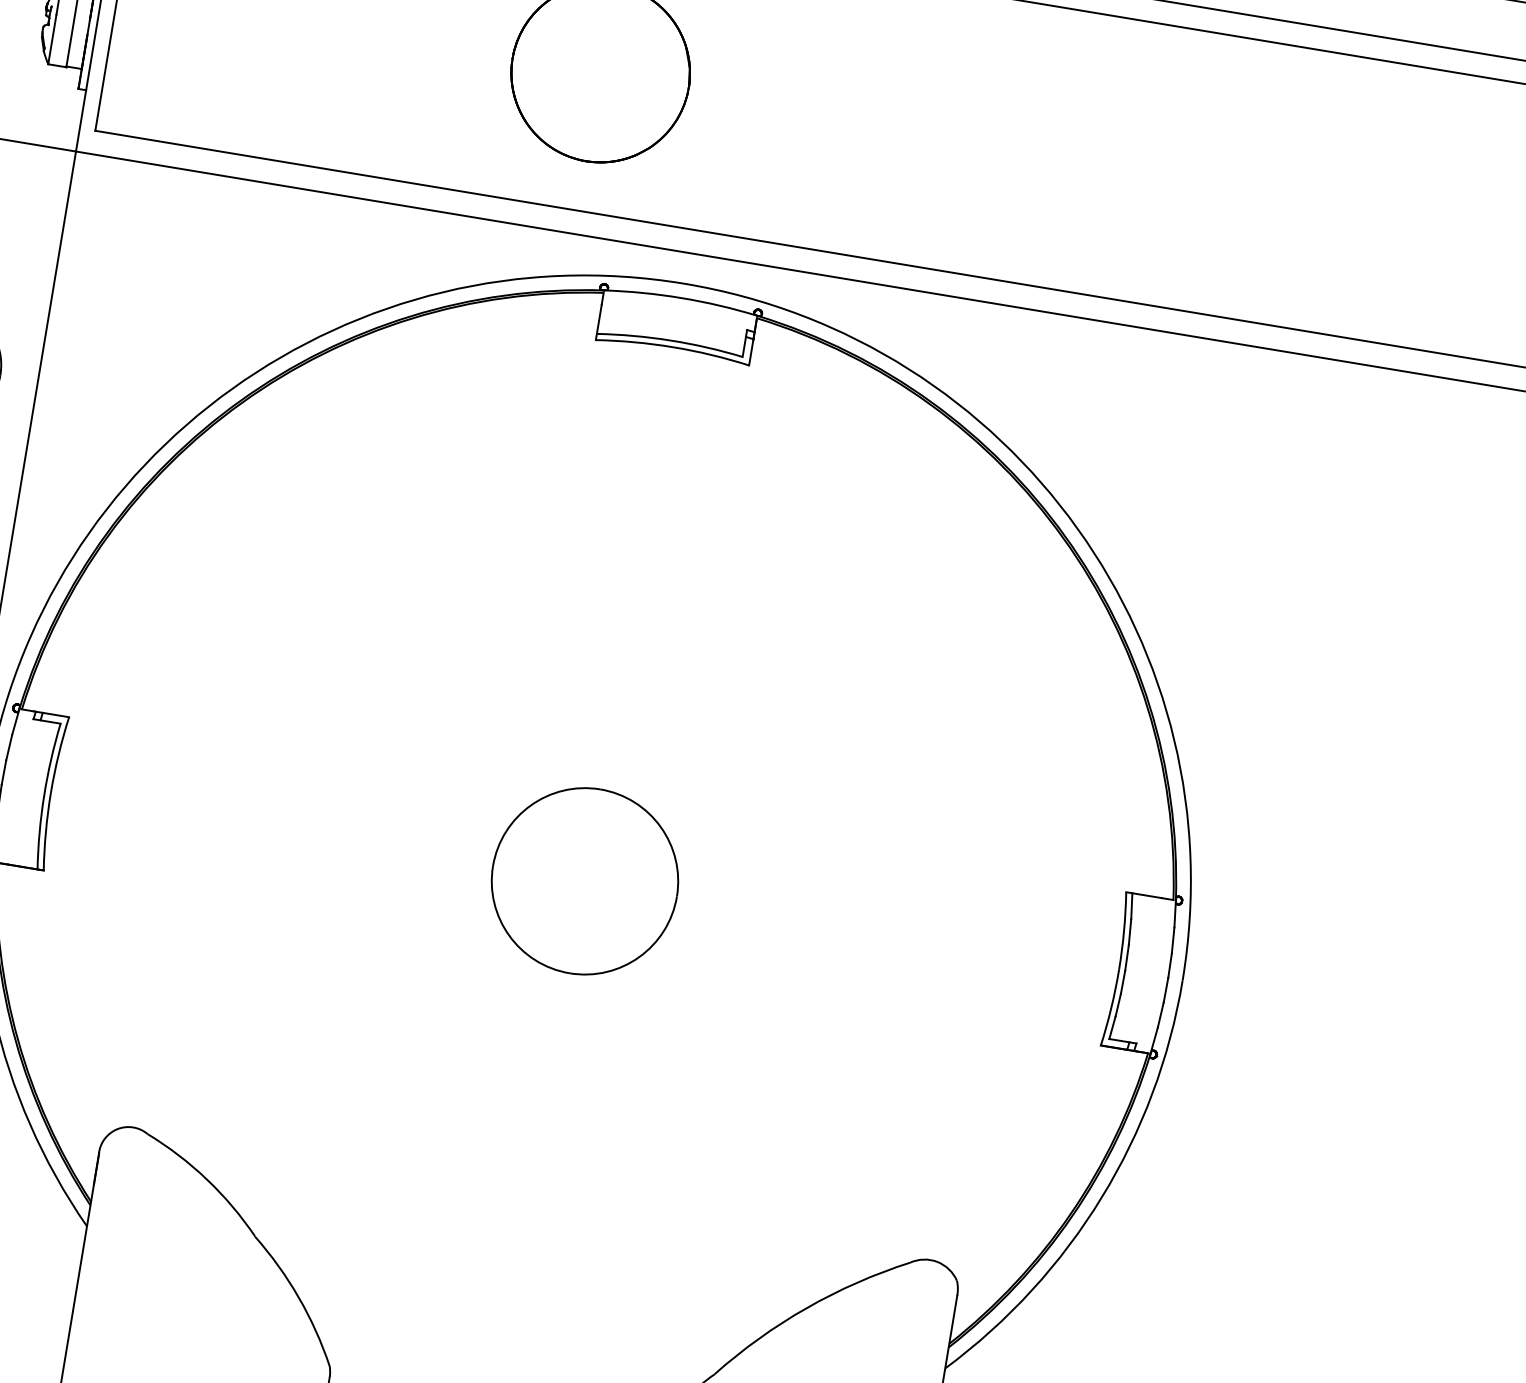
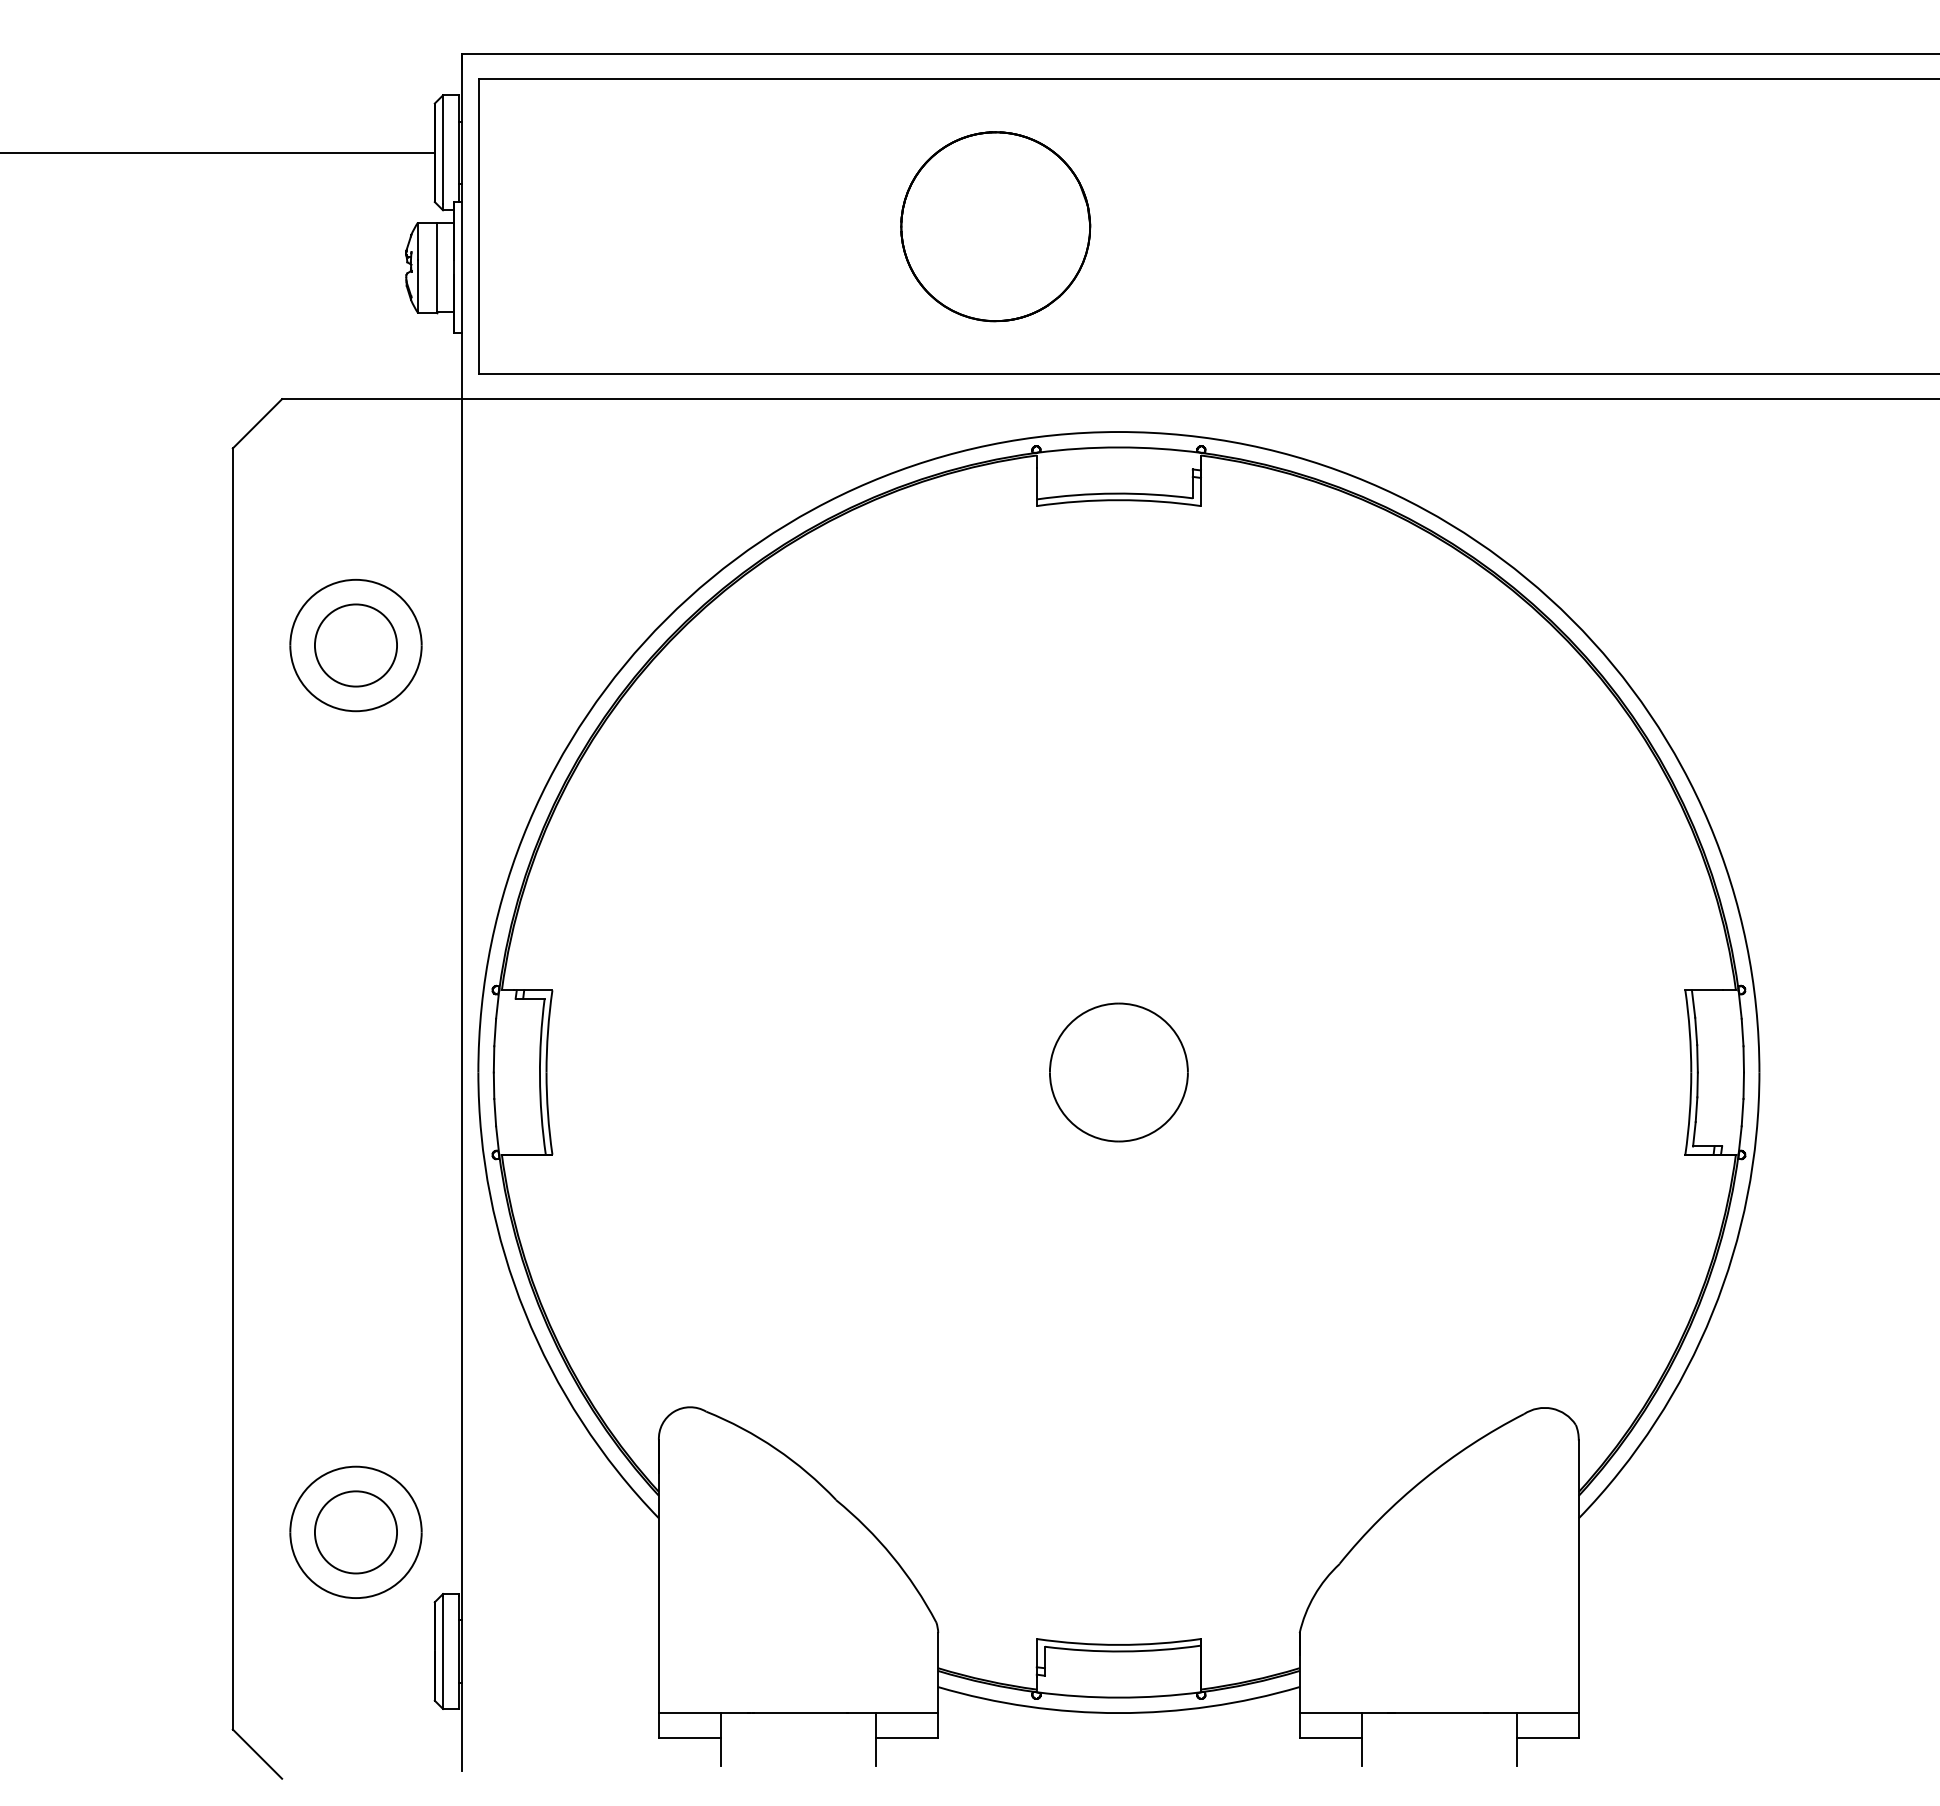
part: (584, 881) -> (1118, 1072), size x0.7

